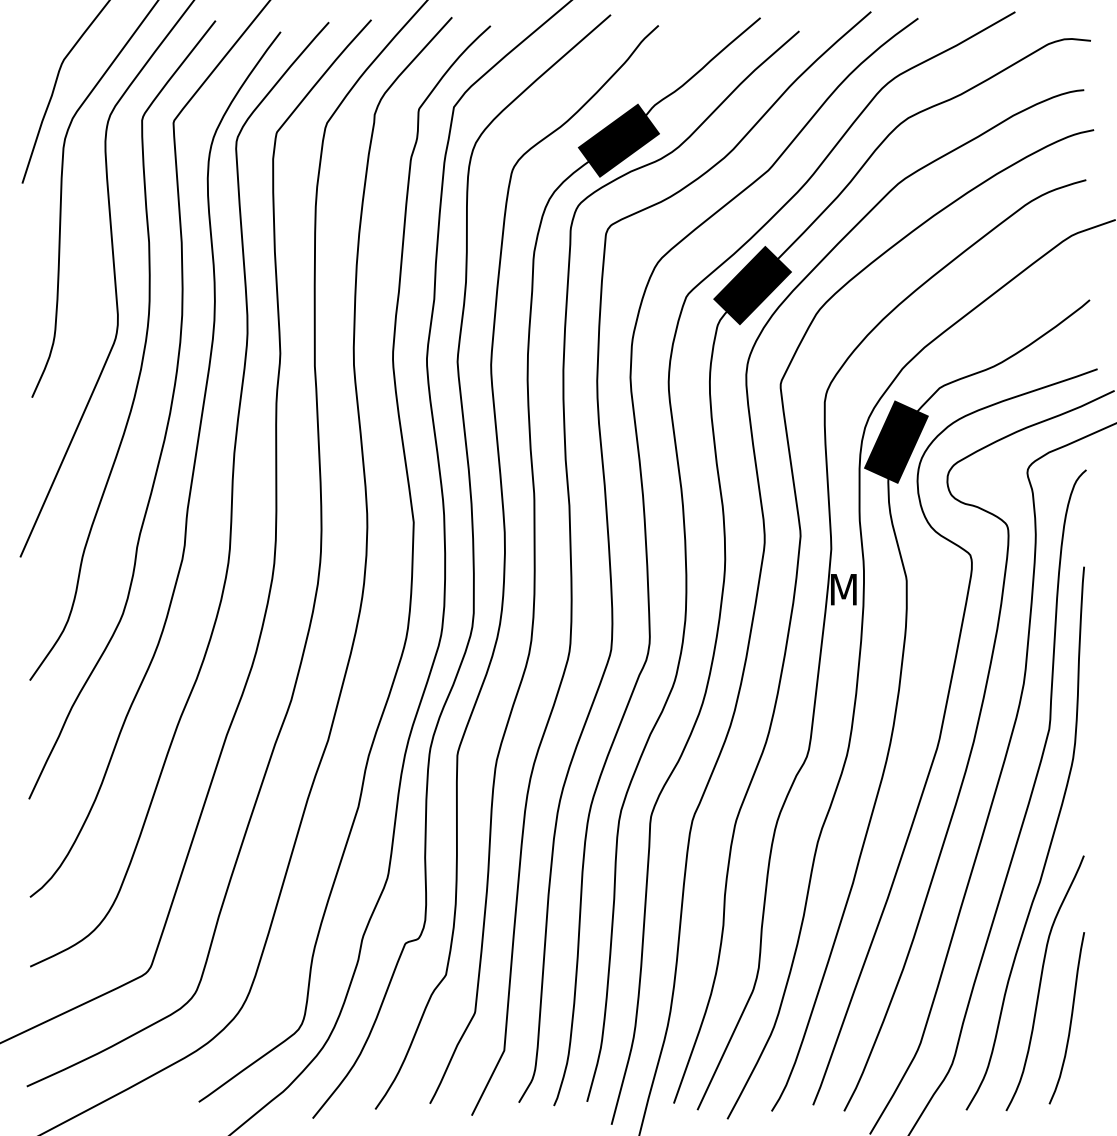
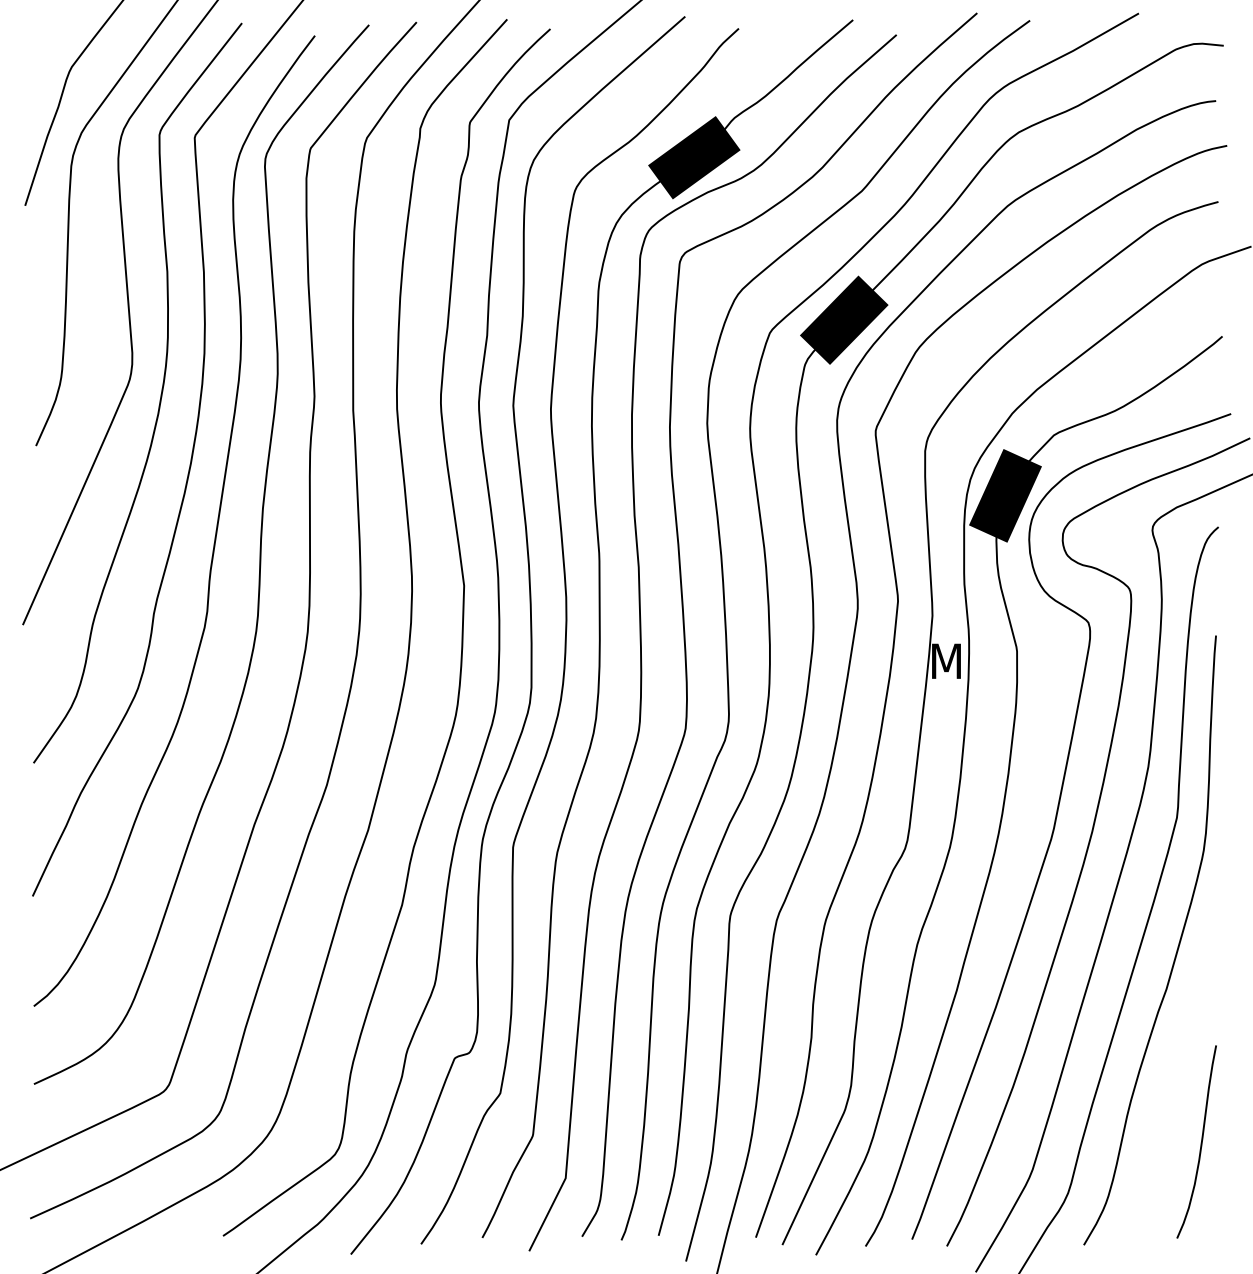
curve: (1041, 981) -> (1168, 1100), removed

